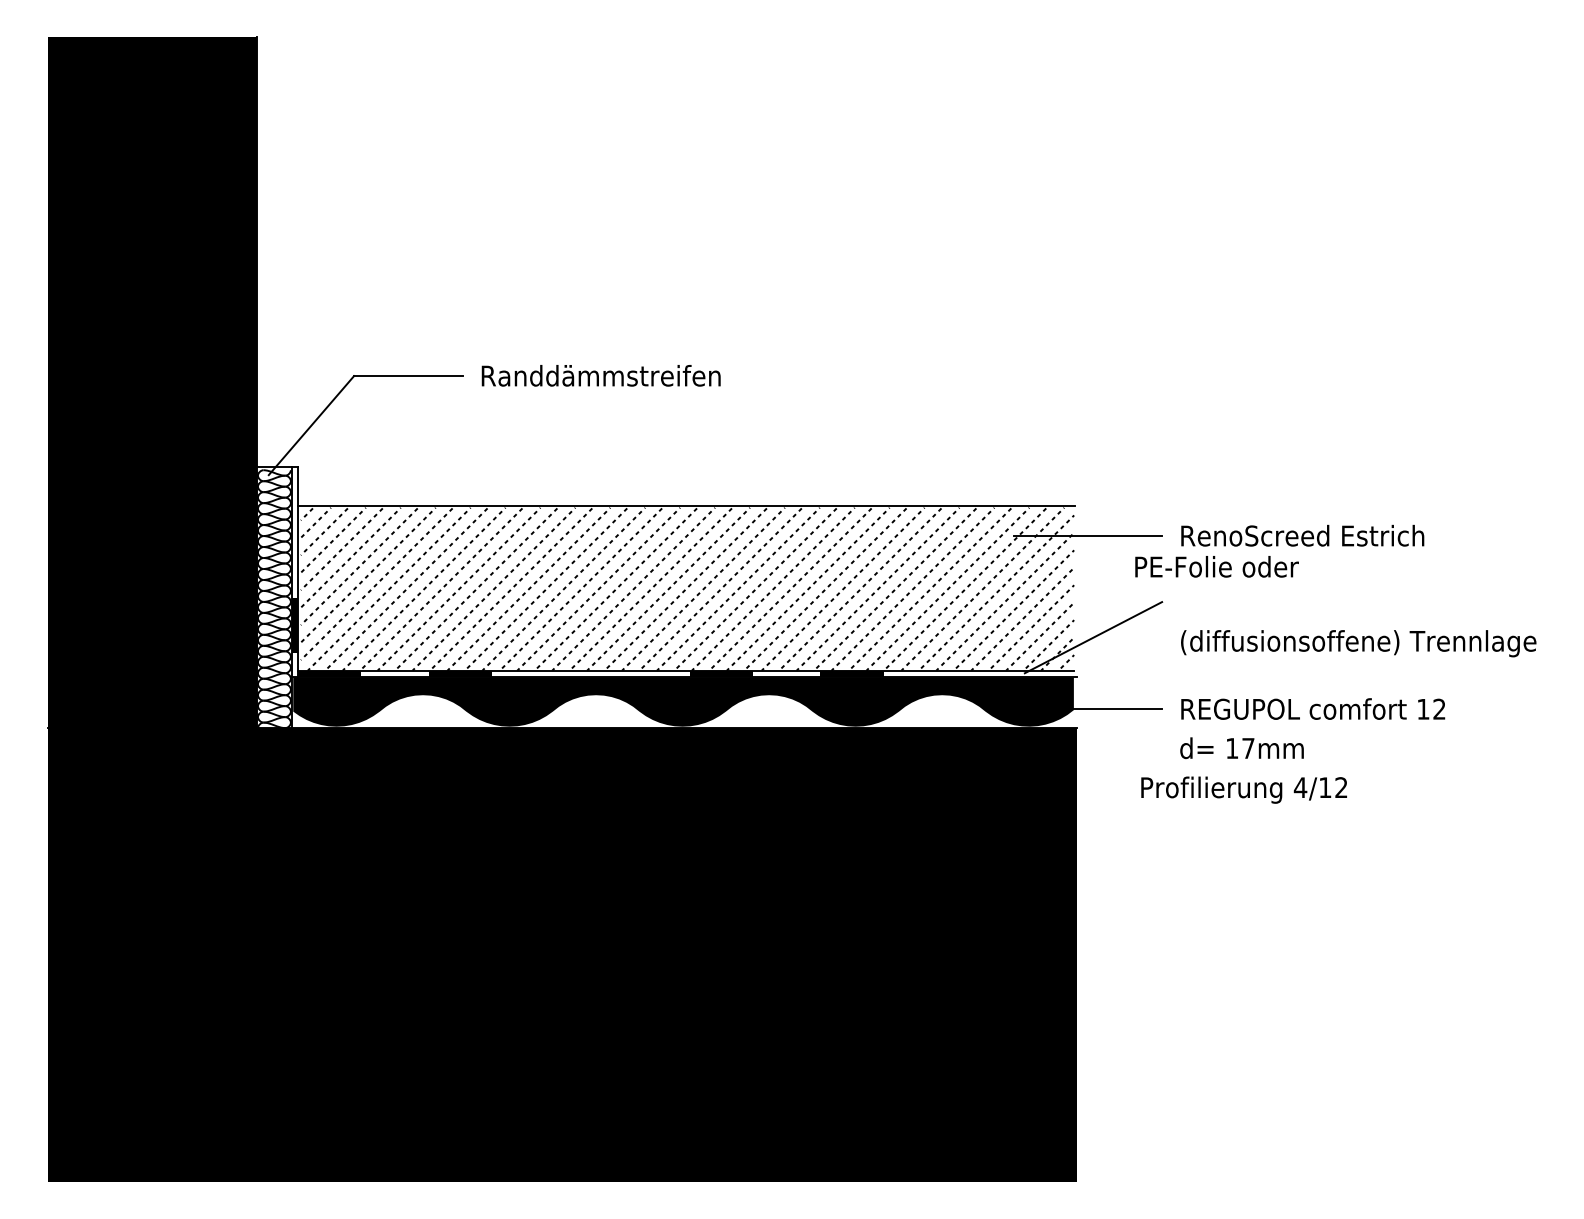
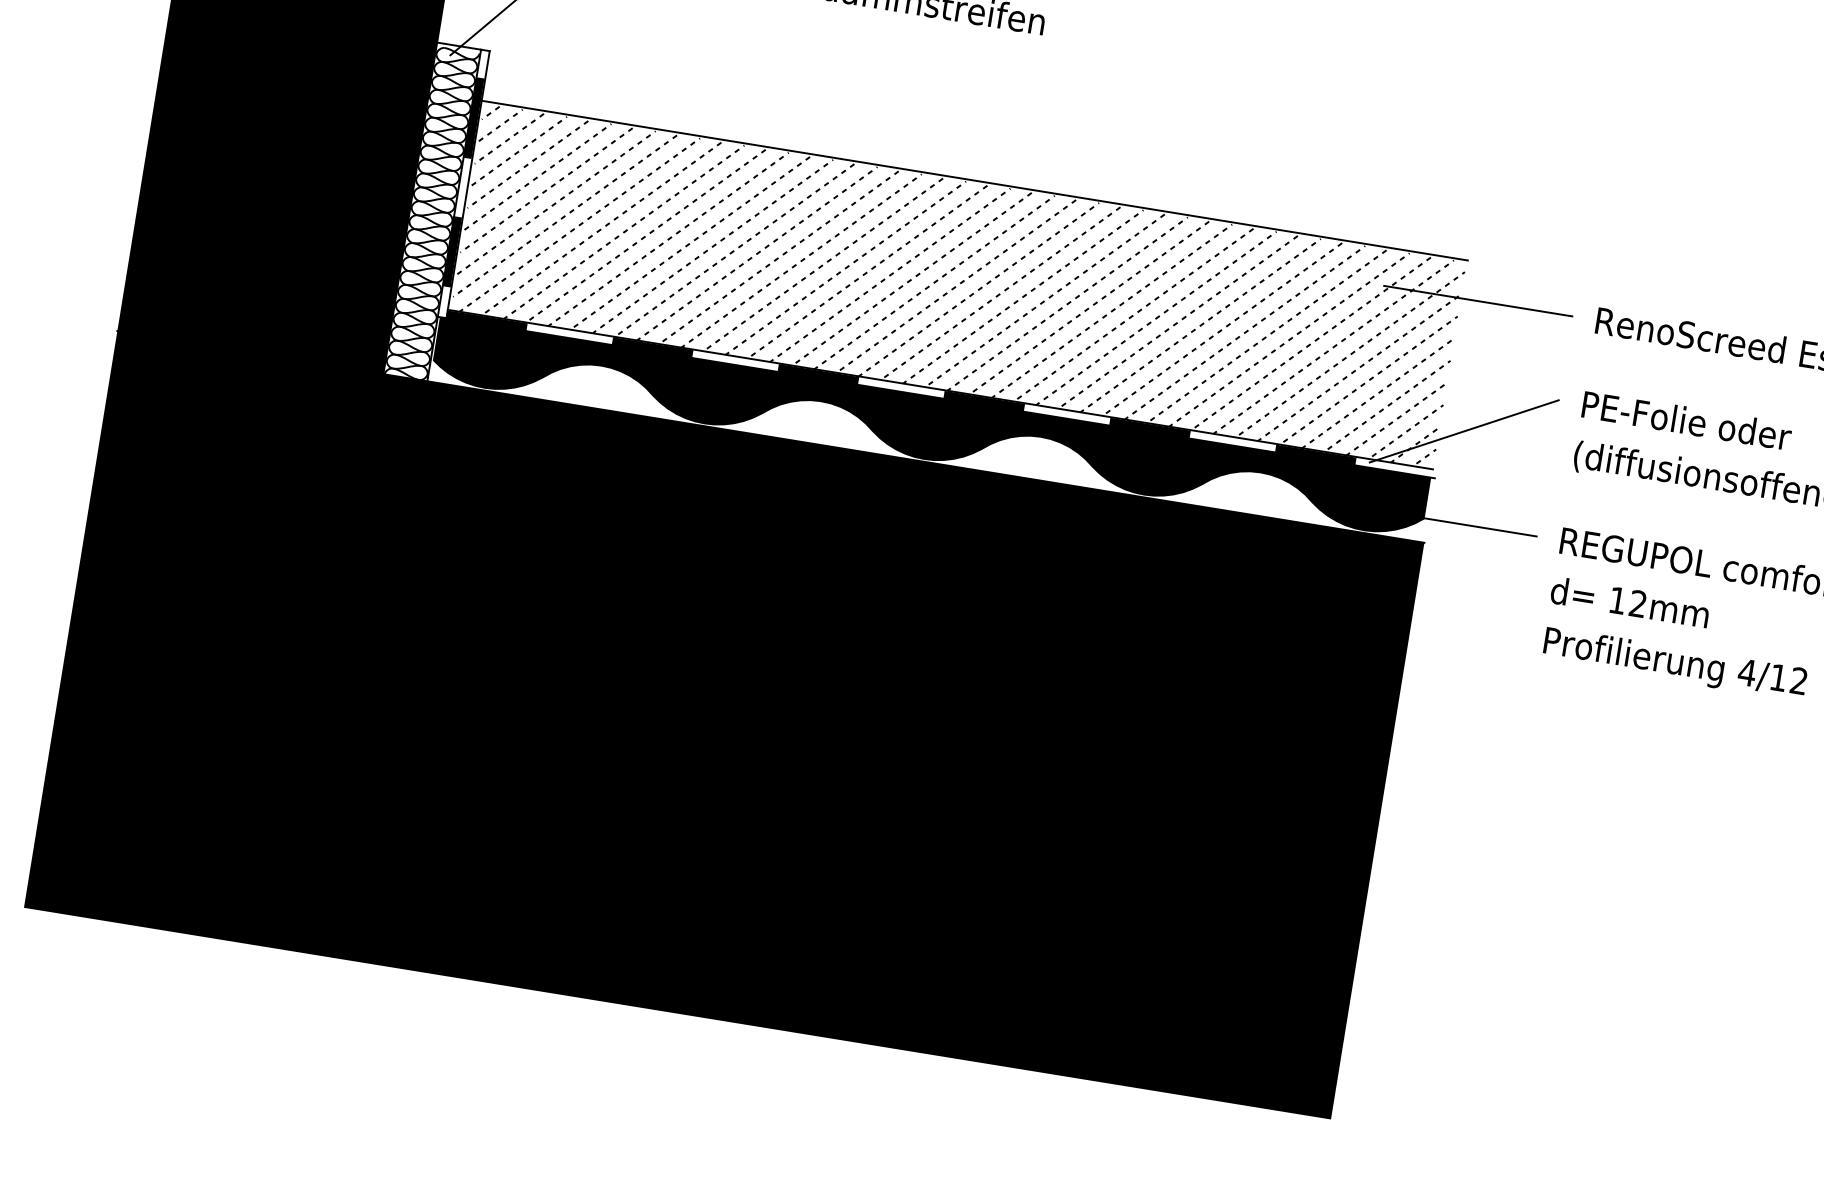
fill: (294, 520) -> (473, 118), added
text: (1216, 566) -> (1686, 420), moved
fill: (590, 674) -> (817, 374), added
fill: (982, 674) -> (1315, 455), added
text: (1248, 747) -> (1638, 602), 17mm -> 12mm
text: (1243, 789) -> (1674, 663), moved

